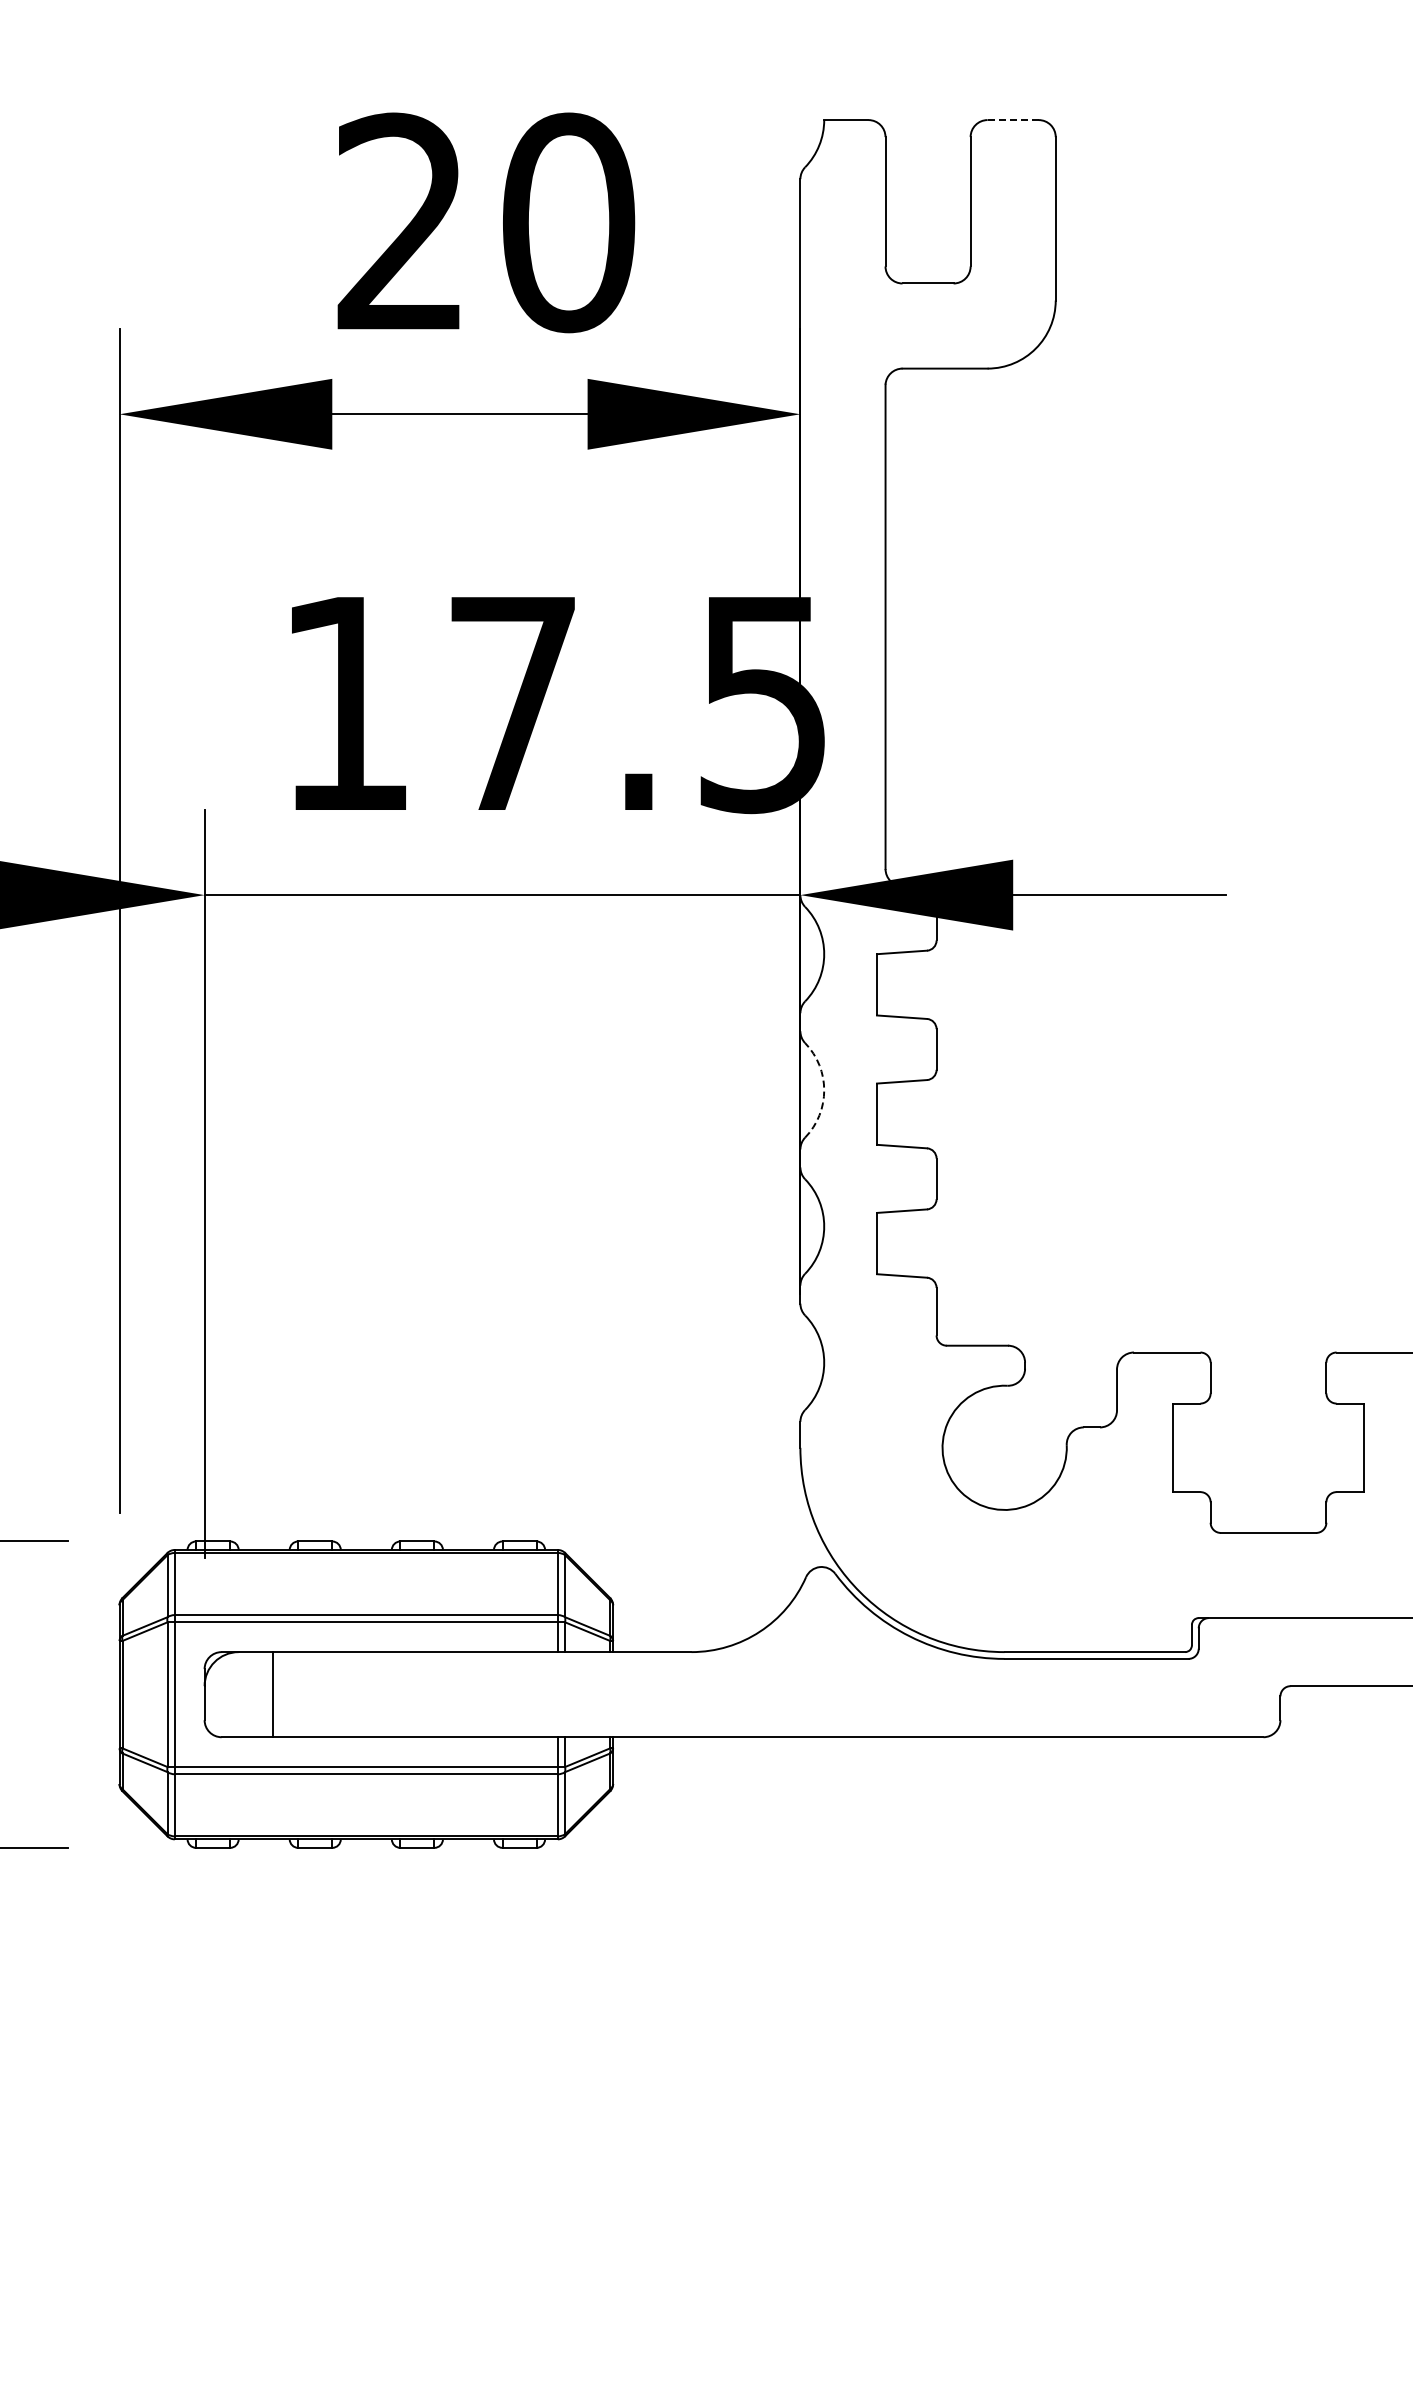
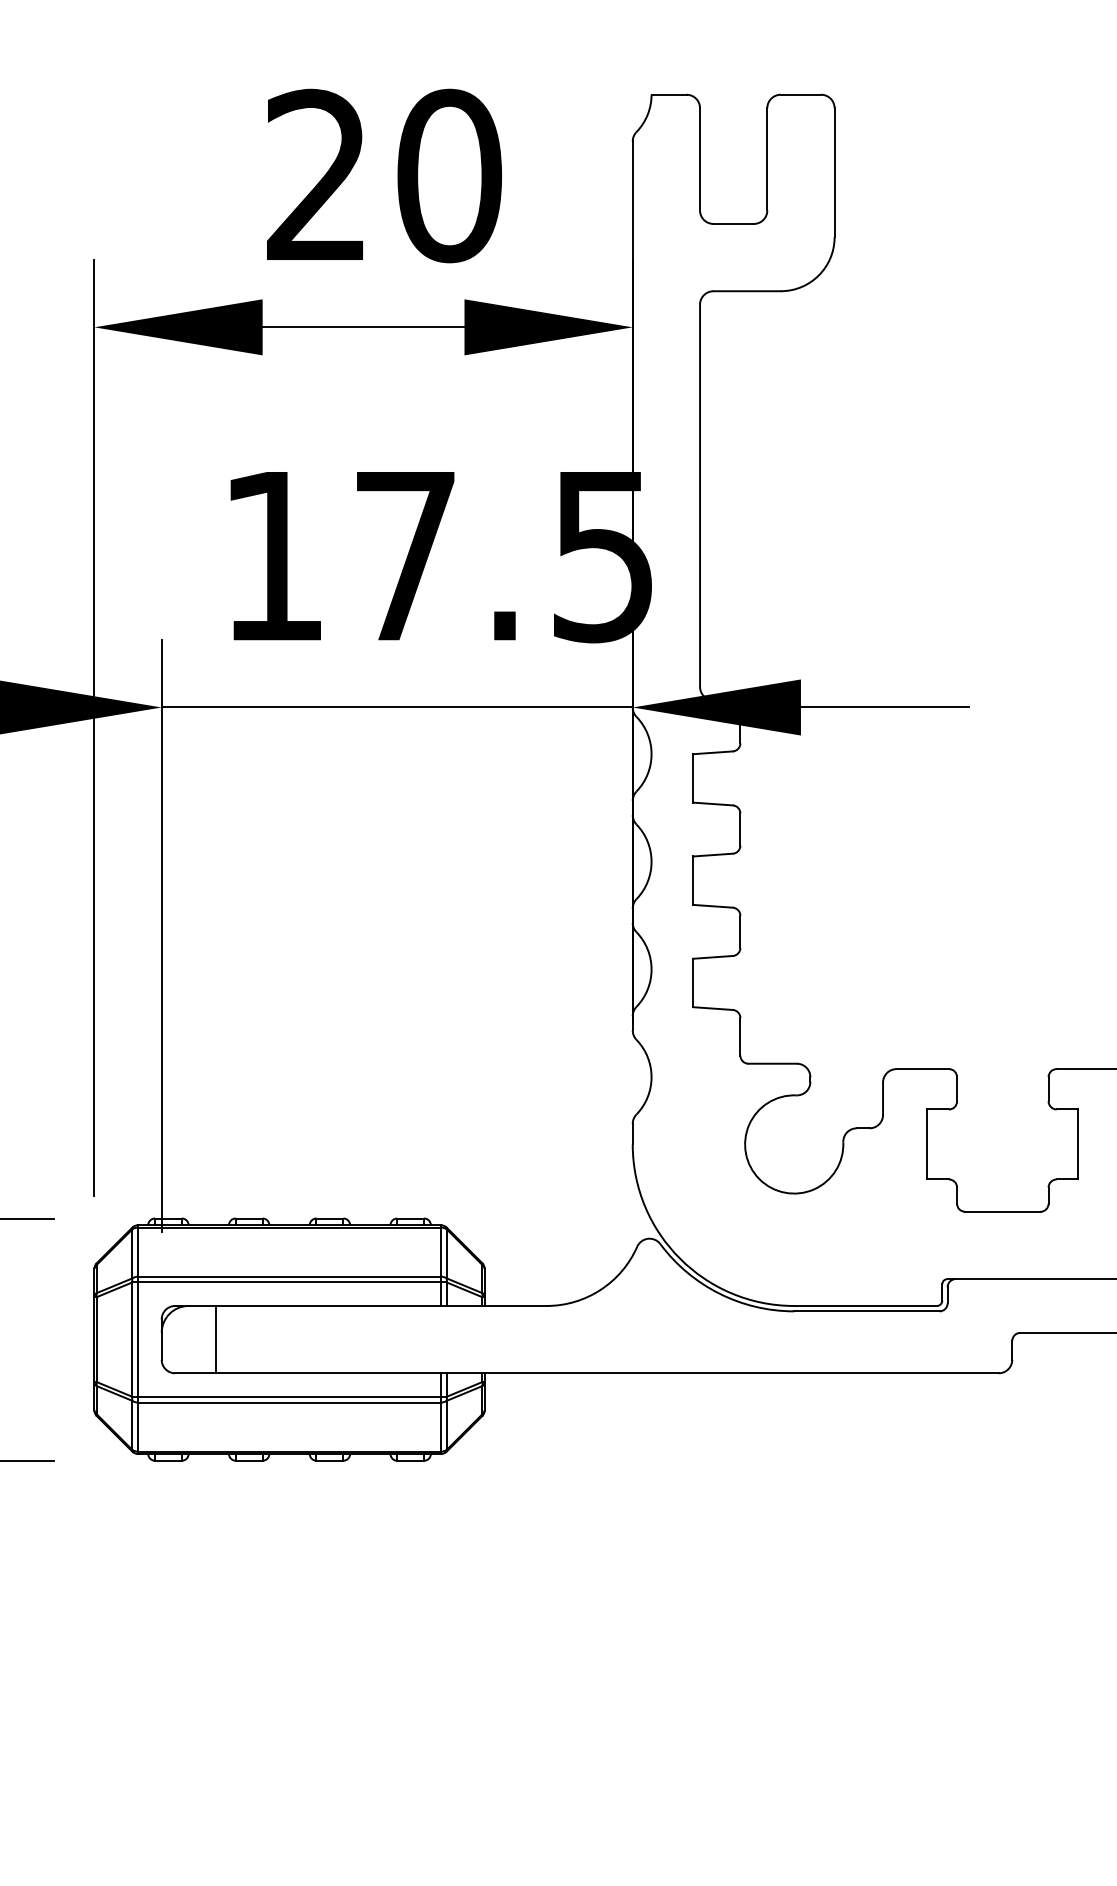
line: (1013, 120) -> (801, 95), dashed -> solid
arc: (824, 1090) -> (651, 861), dashed -> solid

